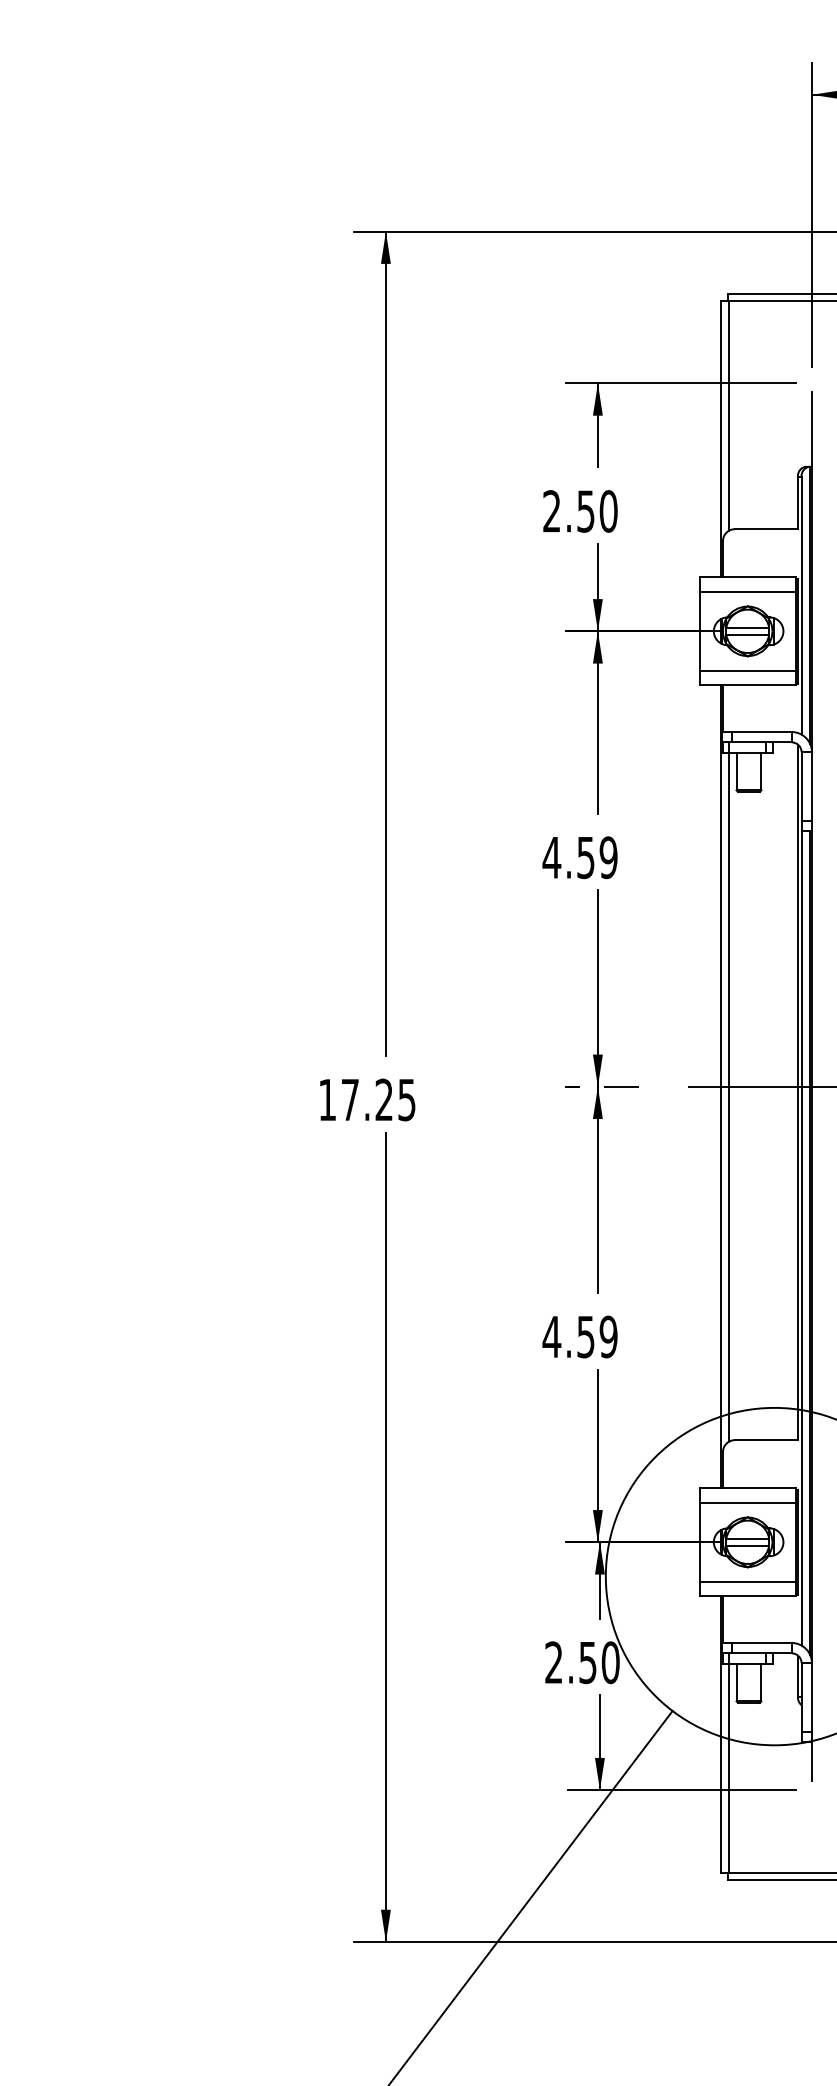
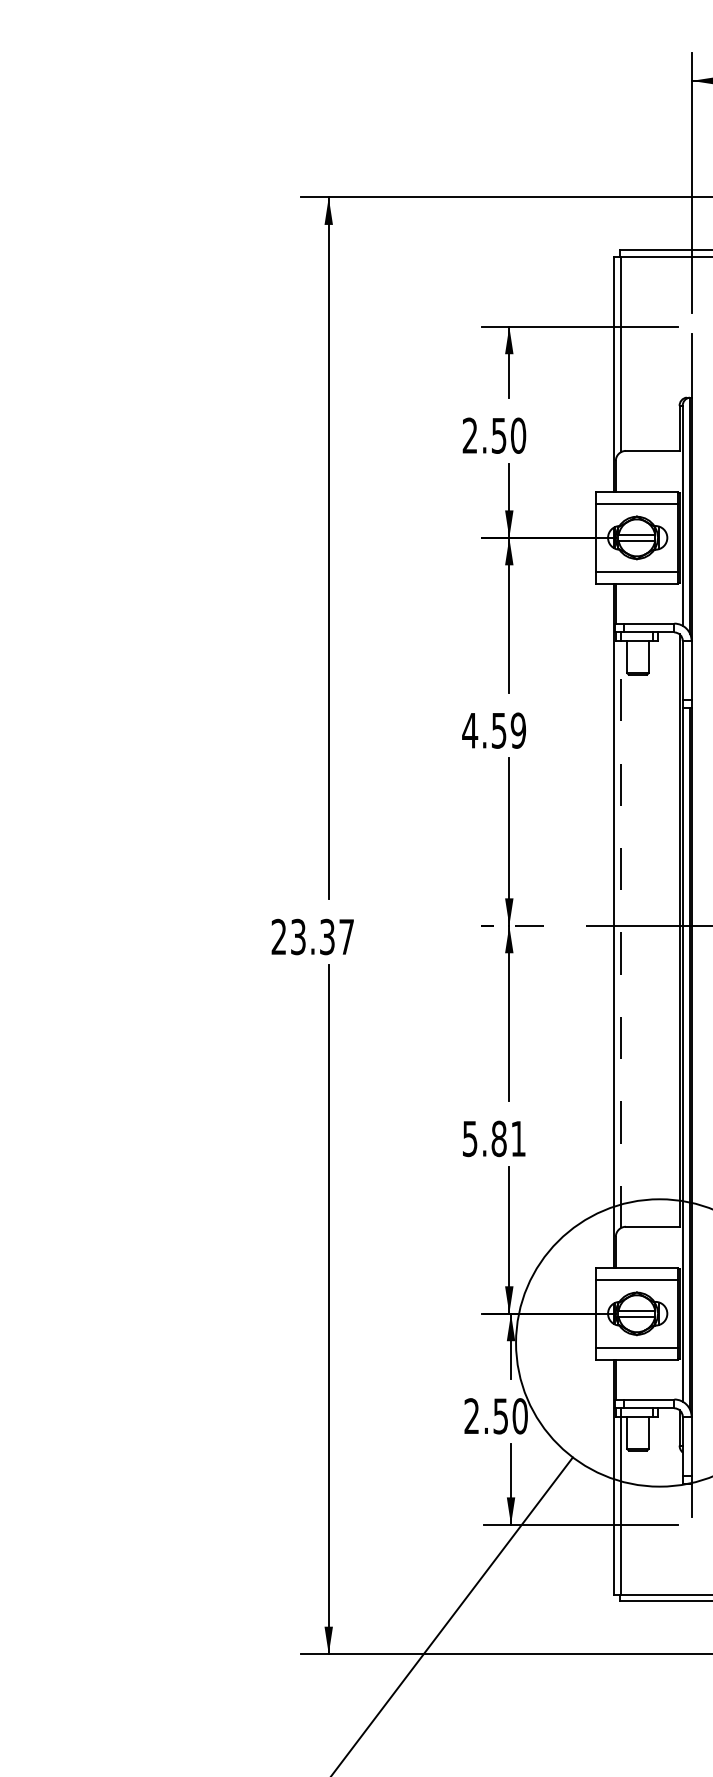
line: (729, 1096) -> (621, 934), solid -> dashed
text: (367, 1099) -> (313, 936), 17.25 -> 23.37
text: (579, 1336) -> (493, 1138), 4.59 -> 5.81

